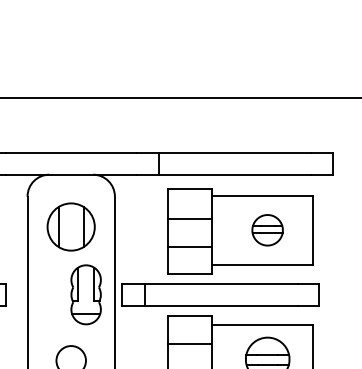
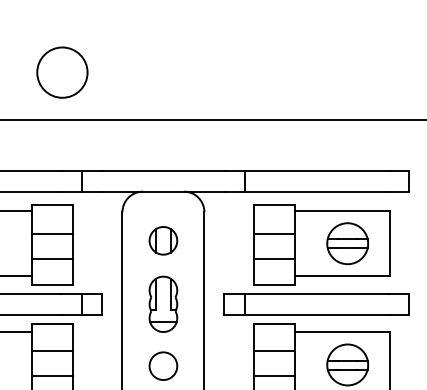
part: (71, 226) -> (163, 240), size x0.62
part: (267, 229) -> (347, 243), size x1.43
part: (86, 293) -> (163, 303), moved
part: (220, 295) -> (316, 304), moved

